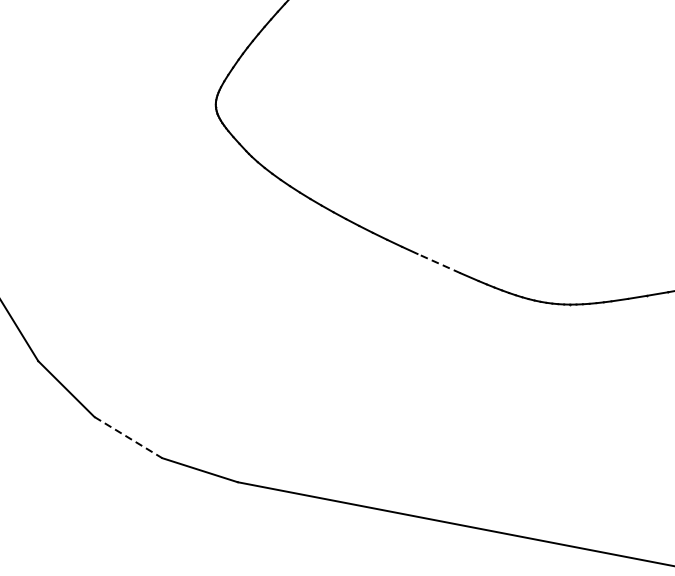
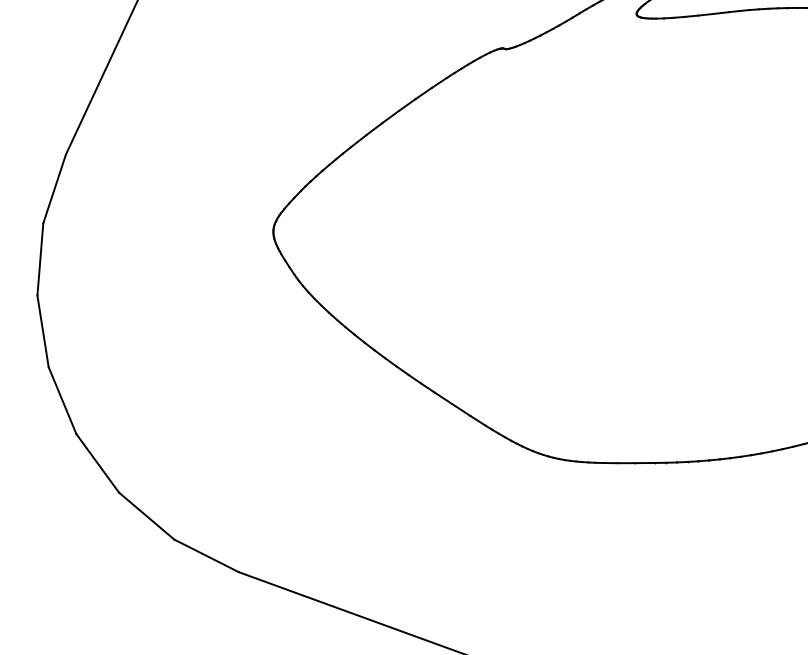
line: (439, 264) -> (452, 404), dashed -> solid
line: (129, 437) -> (147, 516), dashed -> solid

